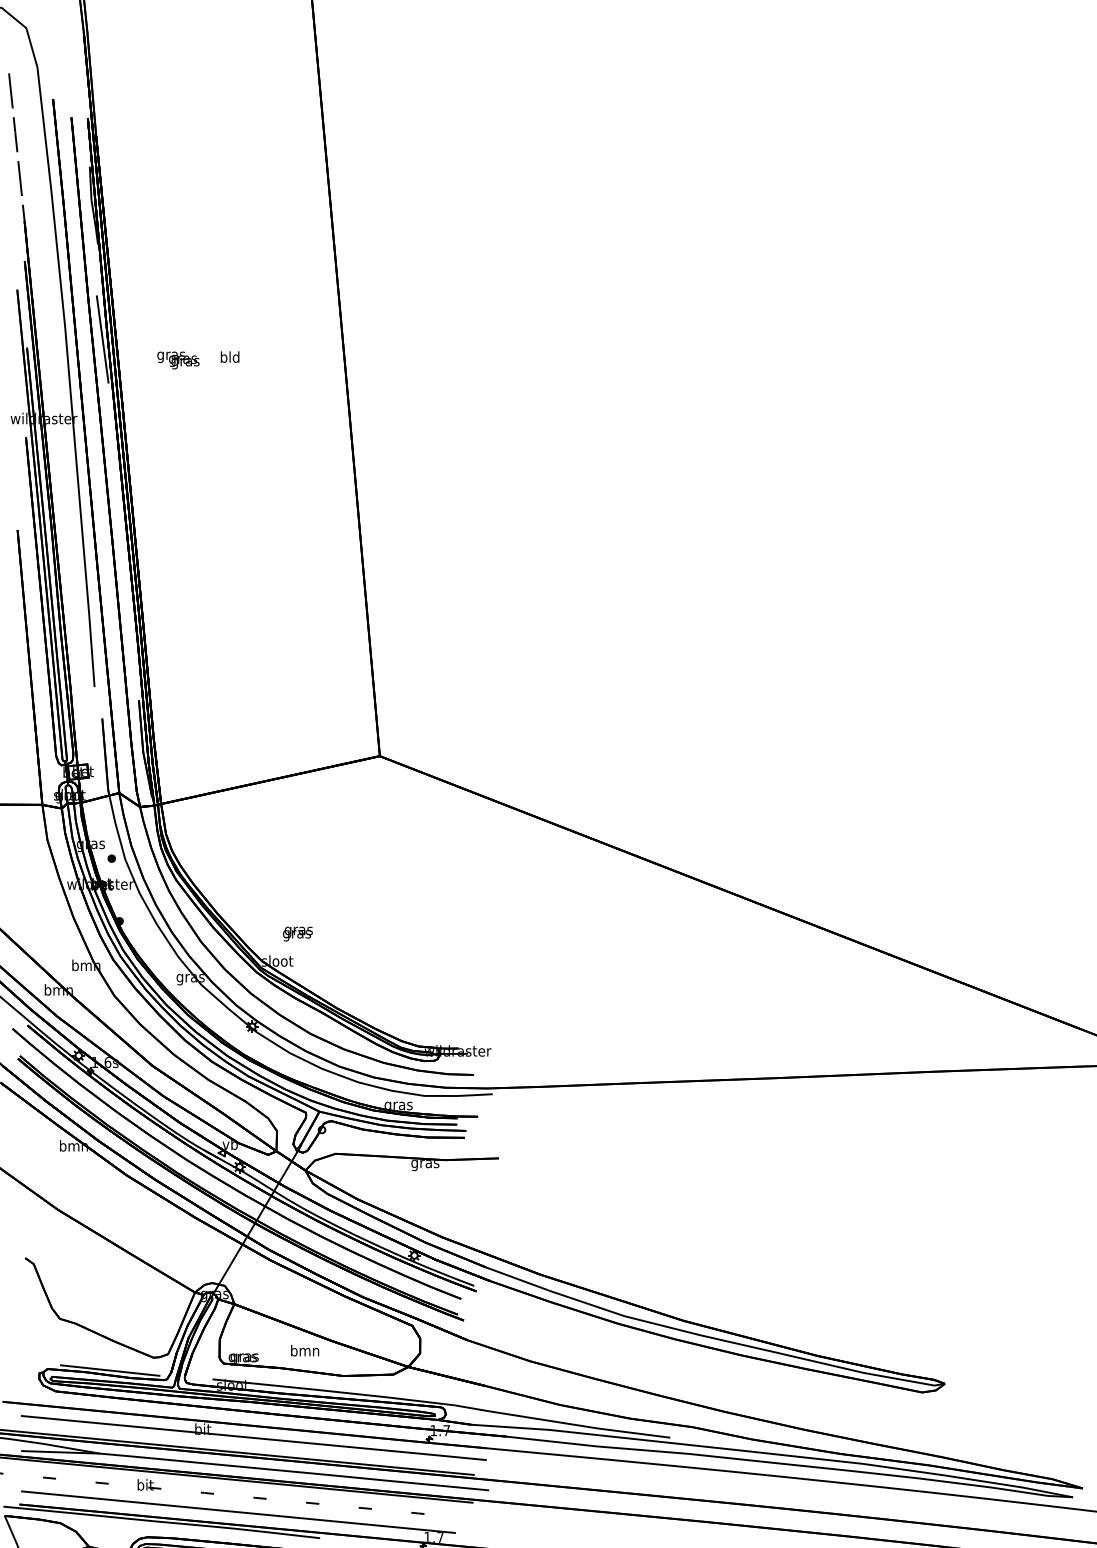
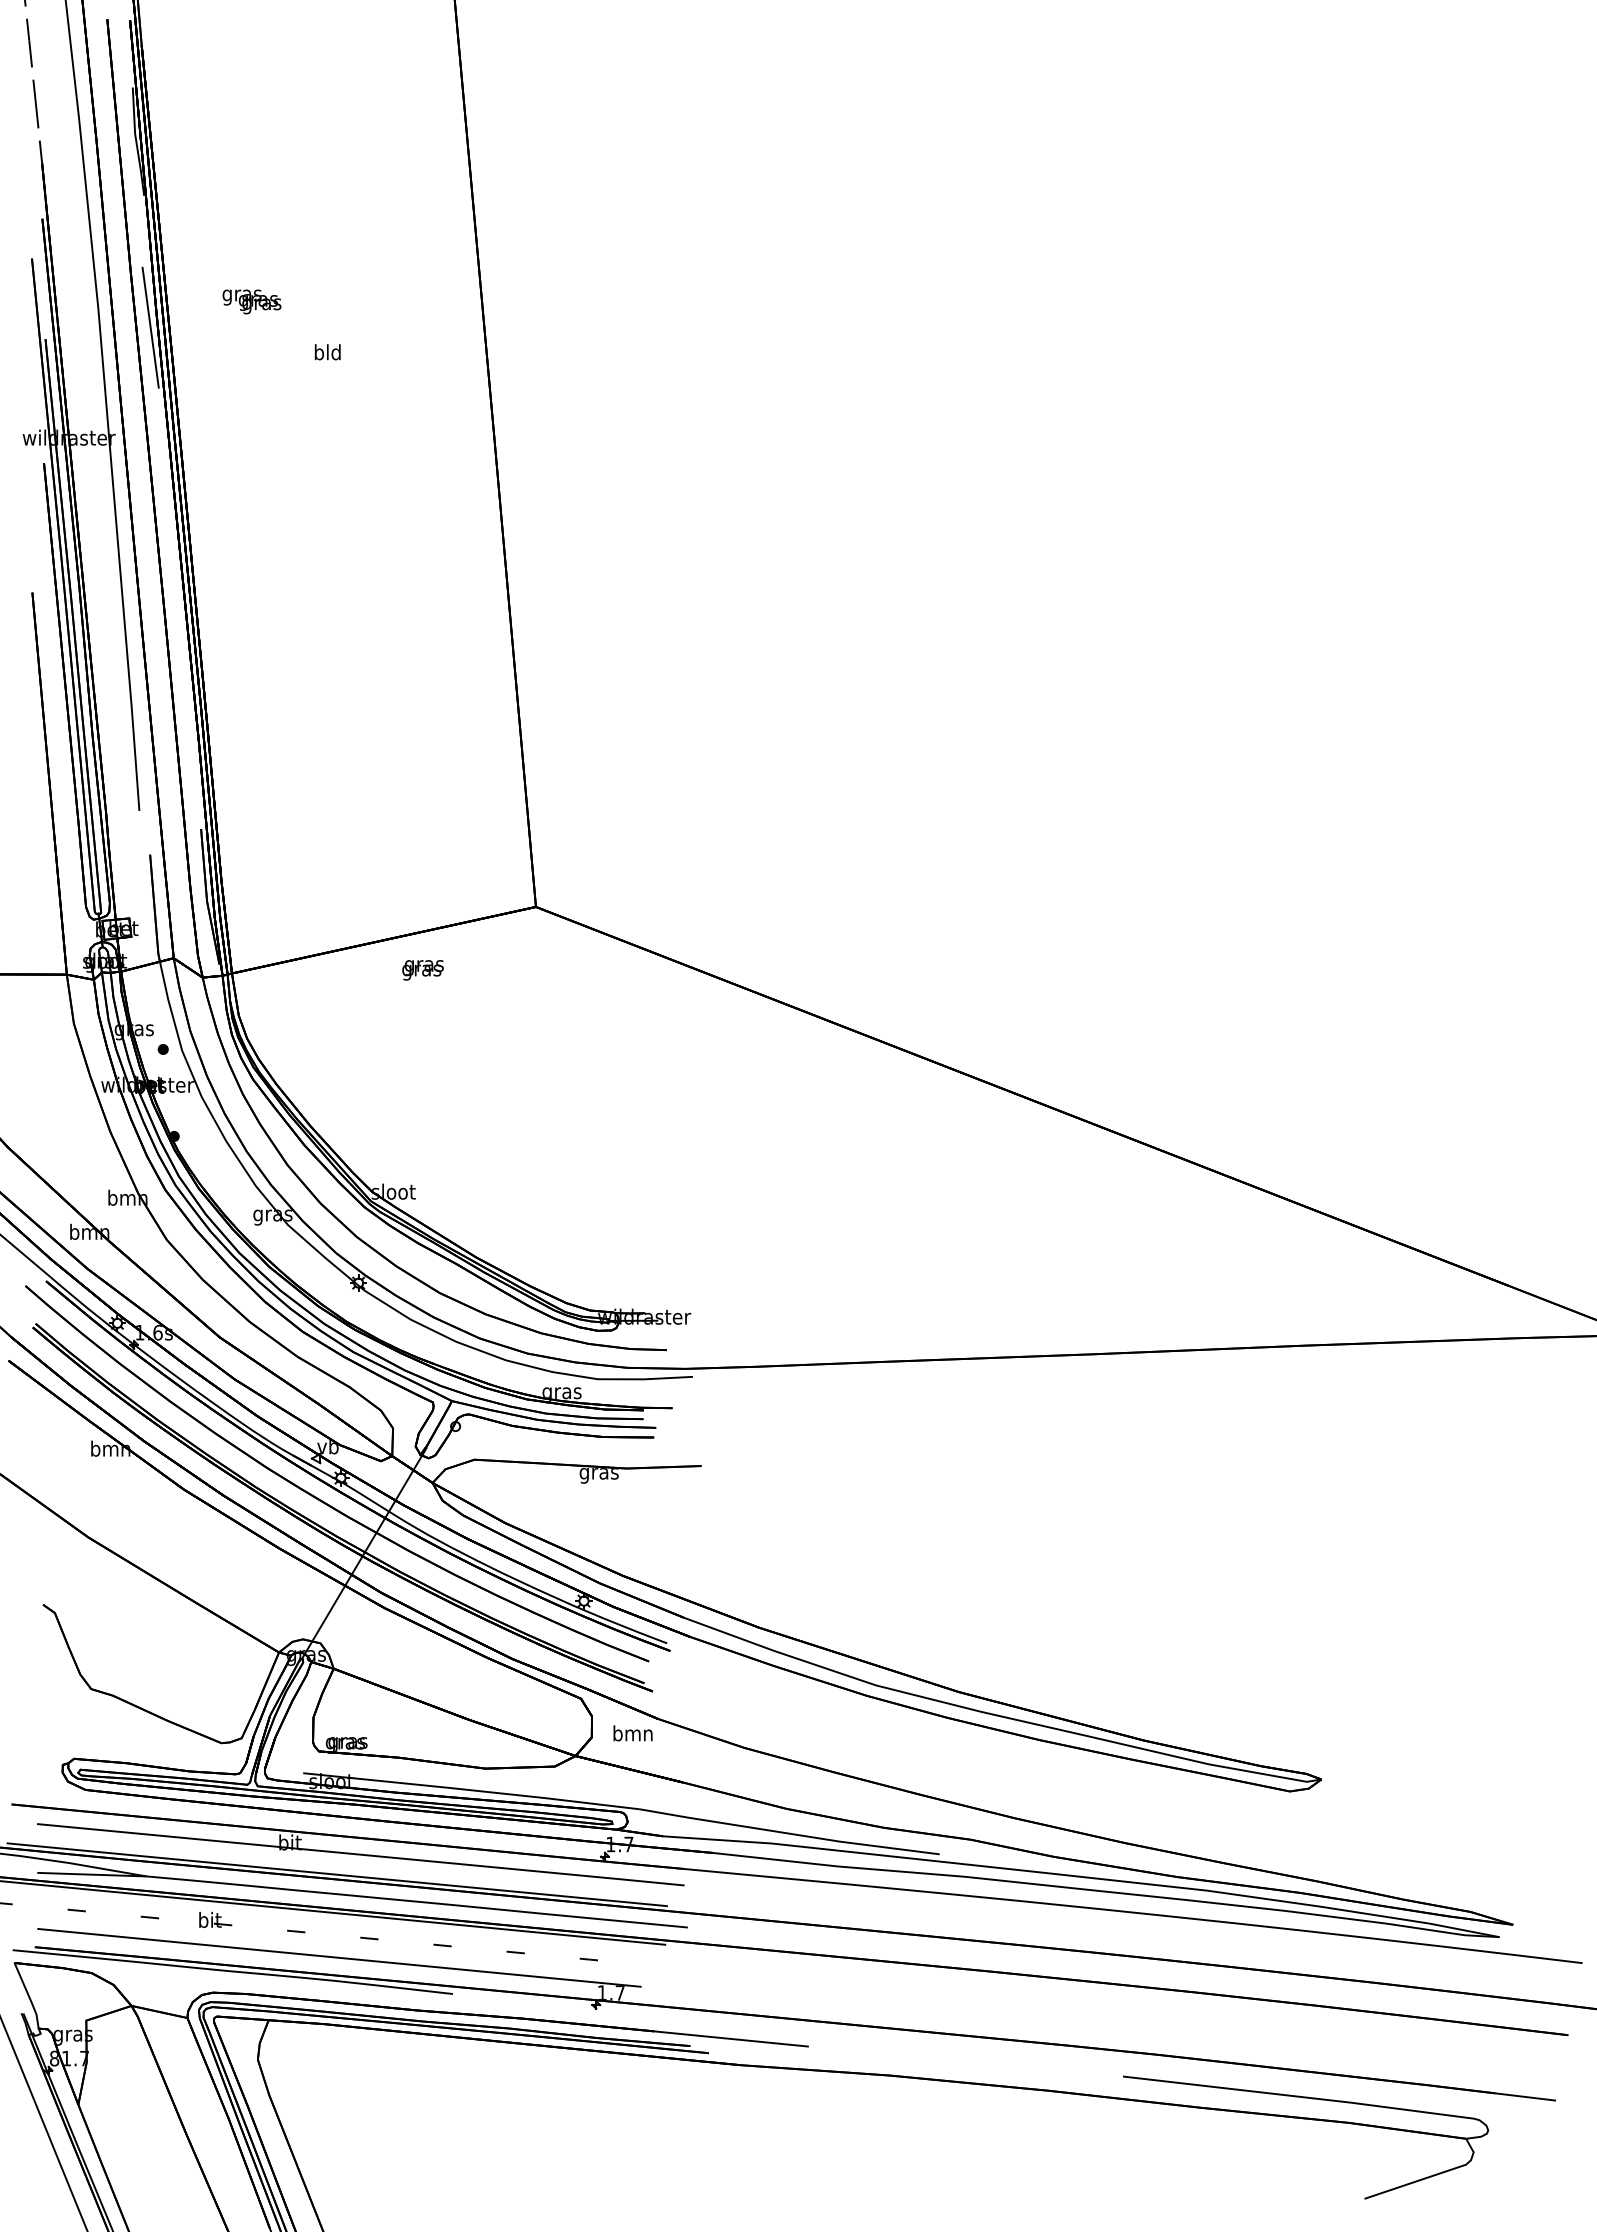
text: (178, 360) -> (251, 301), moved
text: (297, 934) -> (422, 970), moved
text: (304, 1350) -> (632, 1733), moved
line: (109, 1370) -> (160, 1760), removed

